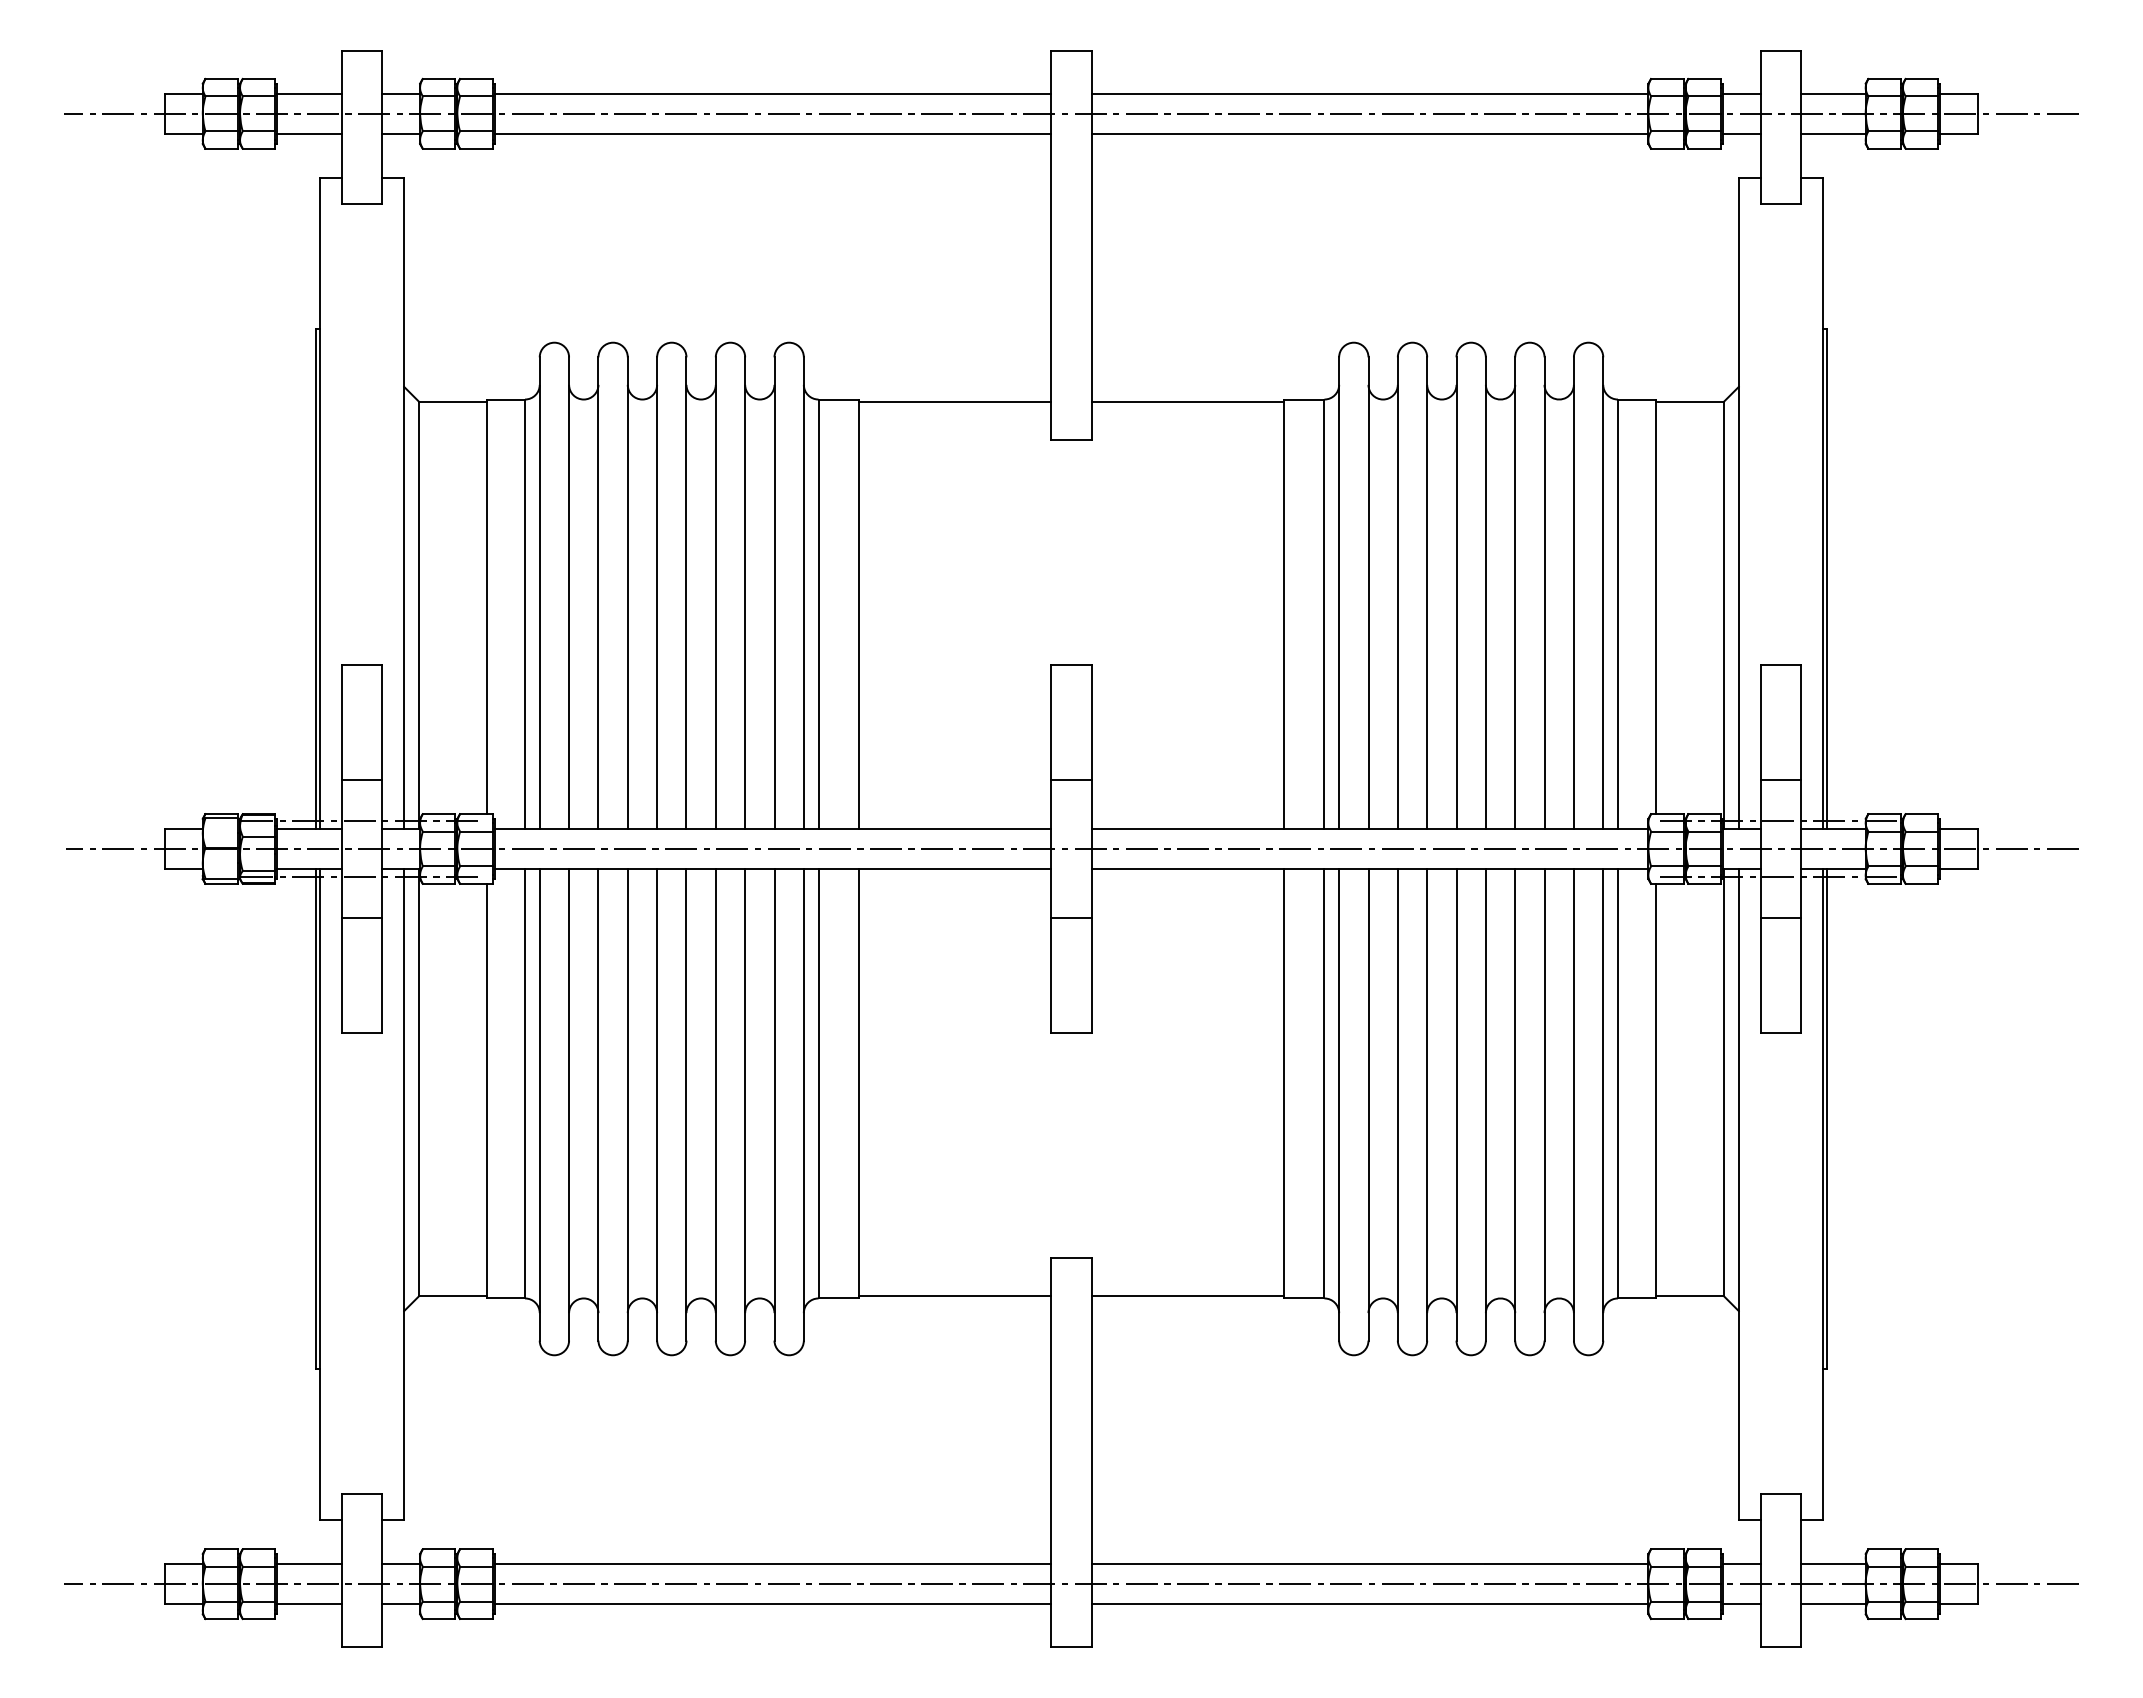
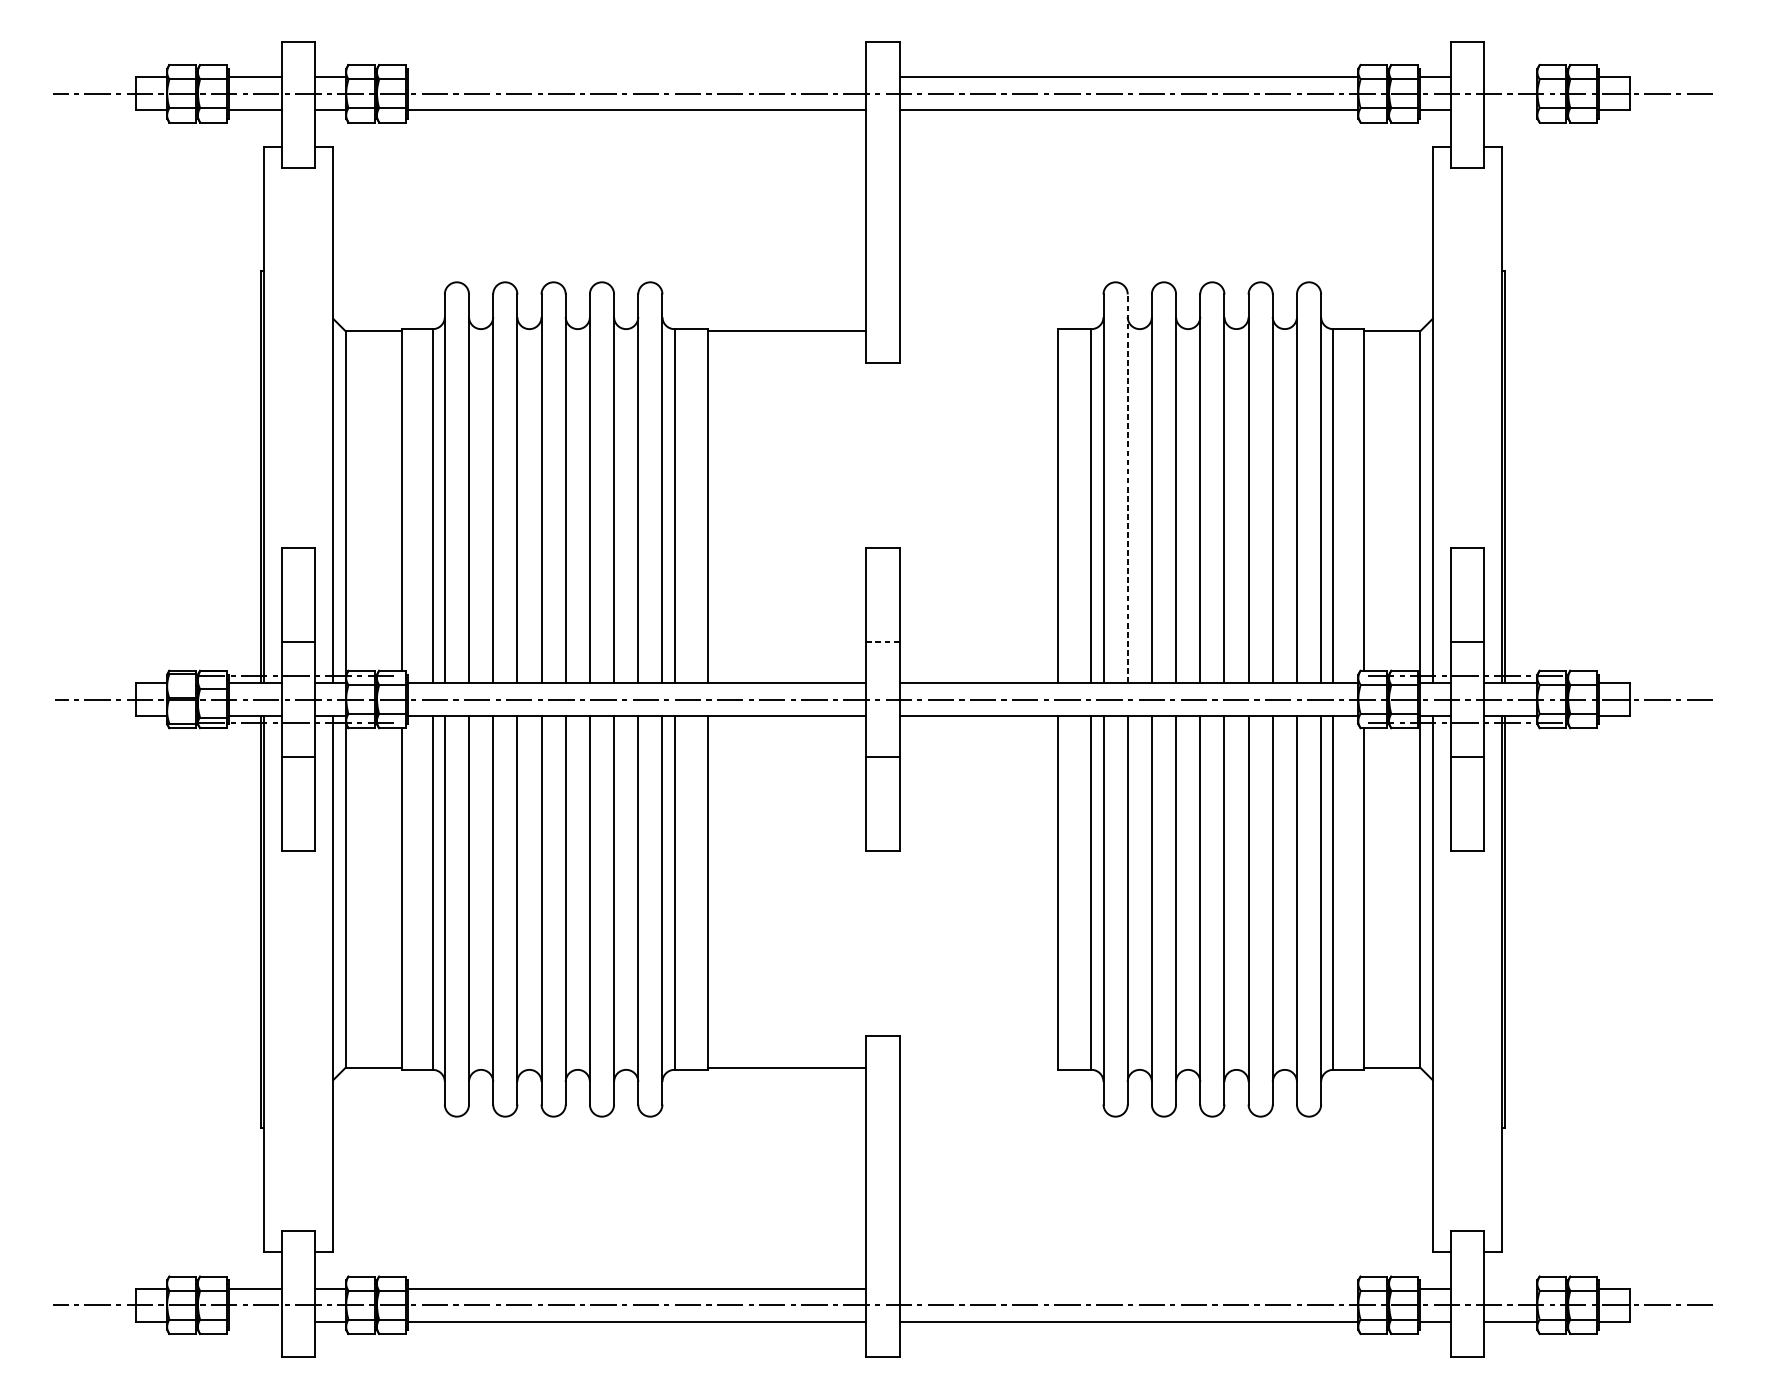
line: (772, 93) -> (636, 76), removed
line: (1832, 93) -> (1510, 76), removed
line: (1832, 134) -> (1510, 110), removed
line: (1187, 402) -> (978, 331), removed
line: (1368, 593) -> (1127, 488), solid -> dashed
line: (1071, 779) -> (883, 642), solid -> dashed
line: (1187, 1295) -> (978, 1067), removed
line: (1369, 1563) -> (1128, 1288), removed
line: (1832, 1563) -> (1510, 1288), removed
line: (309, 1604) -> (255, 1322), removed

